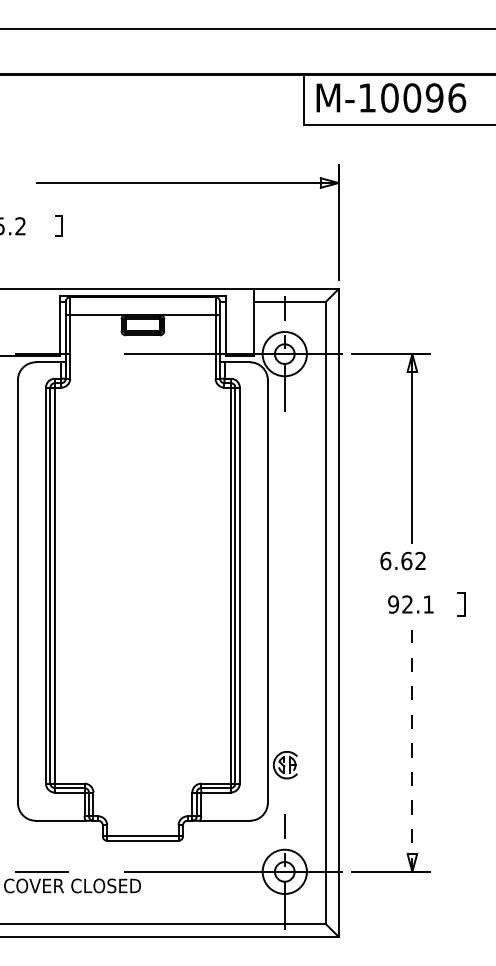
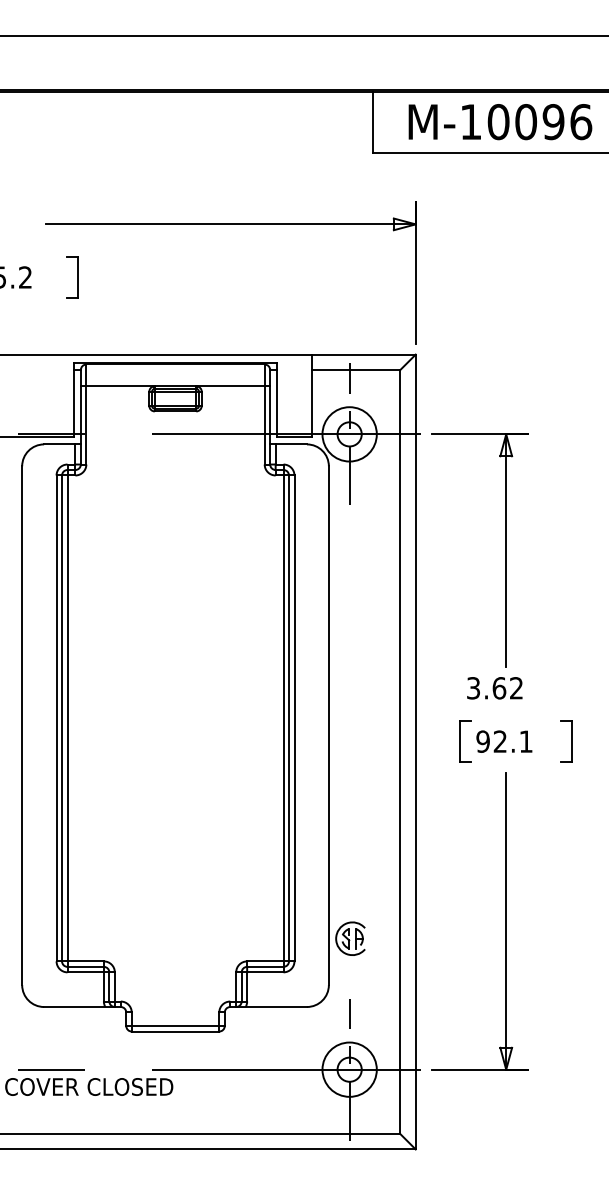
text: (391, 98) -> (500, 122), moved
part: (58, 226) -> (72, 277), size x1.67
text: (385, 561) -> (473, 688), 6.62 -> 3.62
part: (379, 604) -> (465, 741), added
part: (461, 604) -> (566, 741), size x1.43
line: (412, 751) -> (506, 921), dashed -> solid

